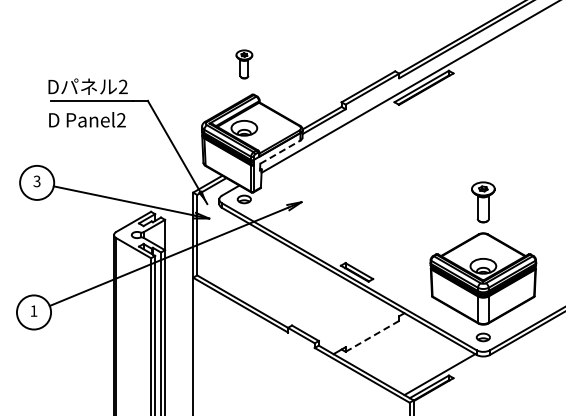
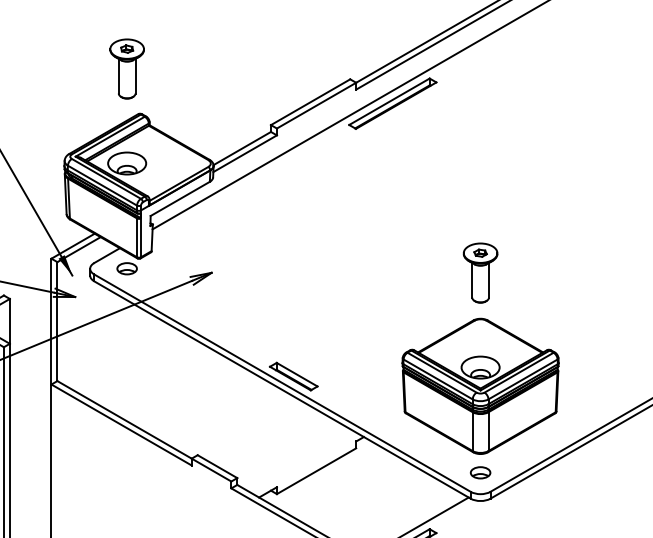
part: (244, 64) -> (127, 69), size x1.43
line: (280, 151) -> (180, 197), dashed -> solid
line: (372, 336) -> (316, 471), dashed -> solid

